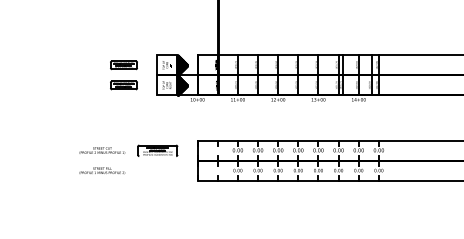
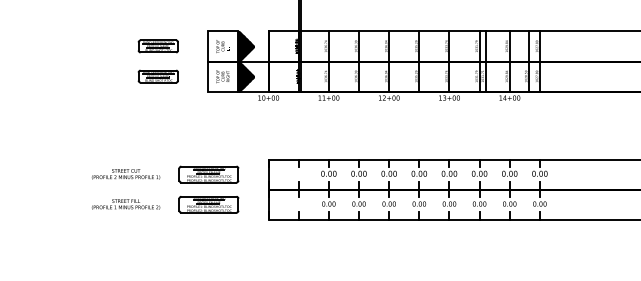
line: (157, 156) -> (208, 182), added
part: (157, 170) -> (208, 203), added

